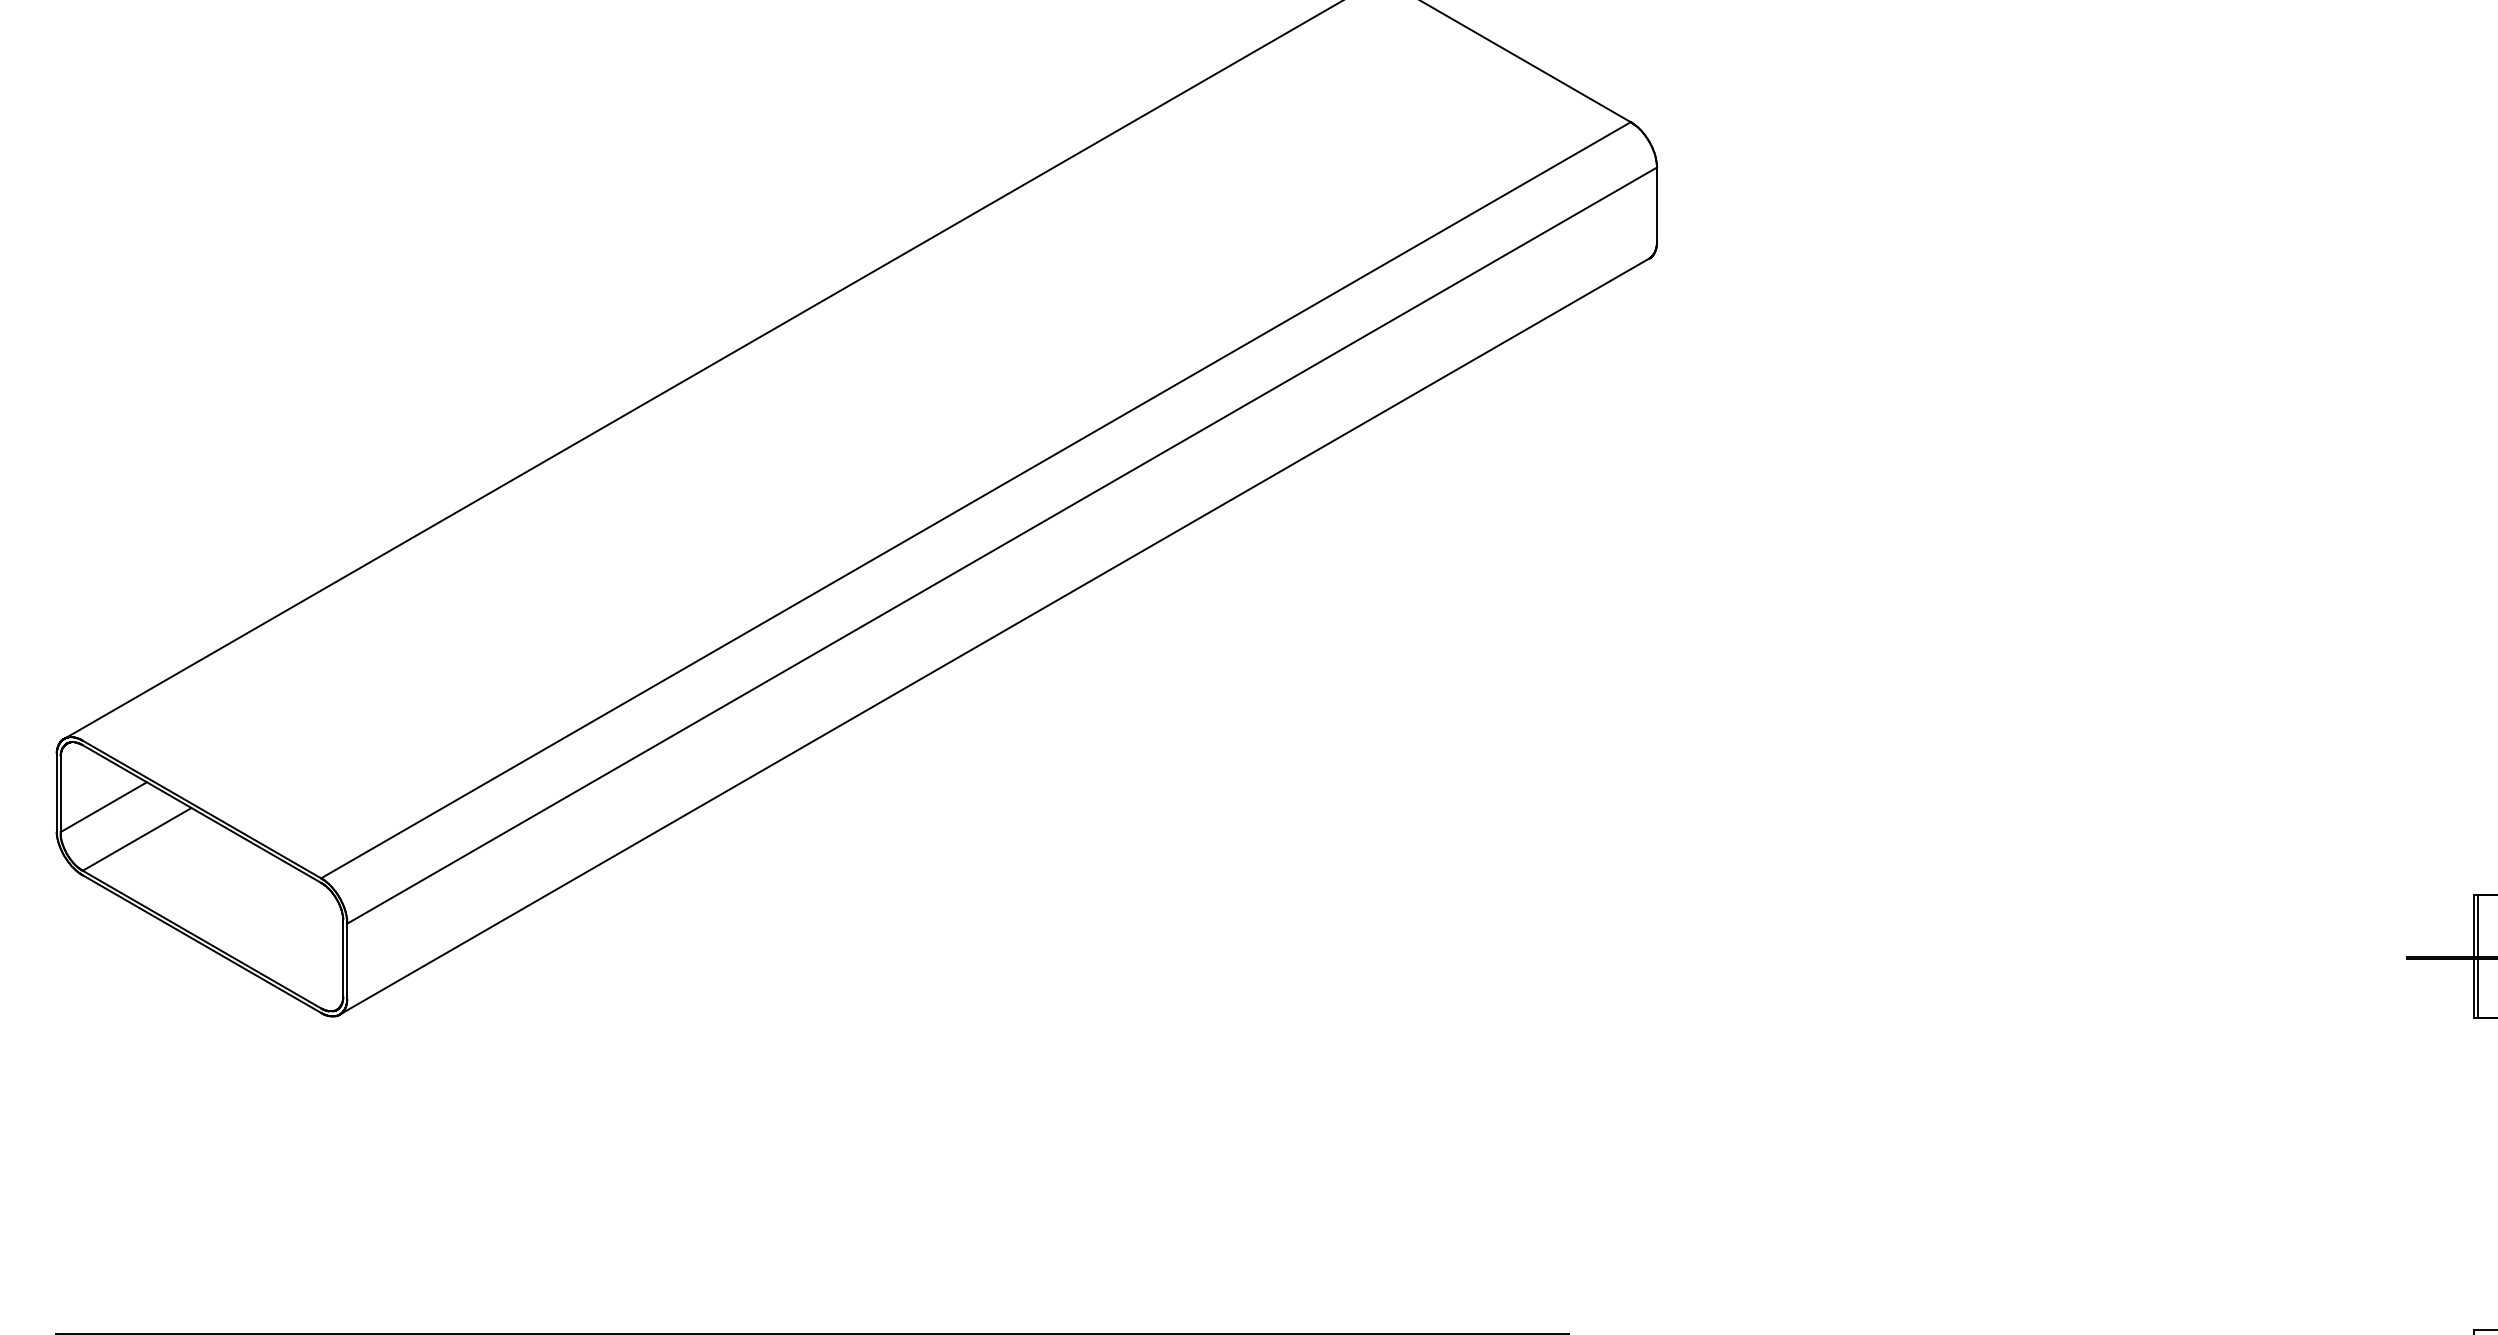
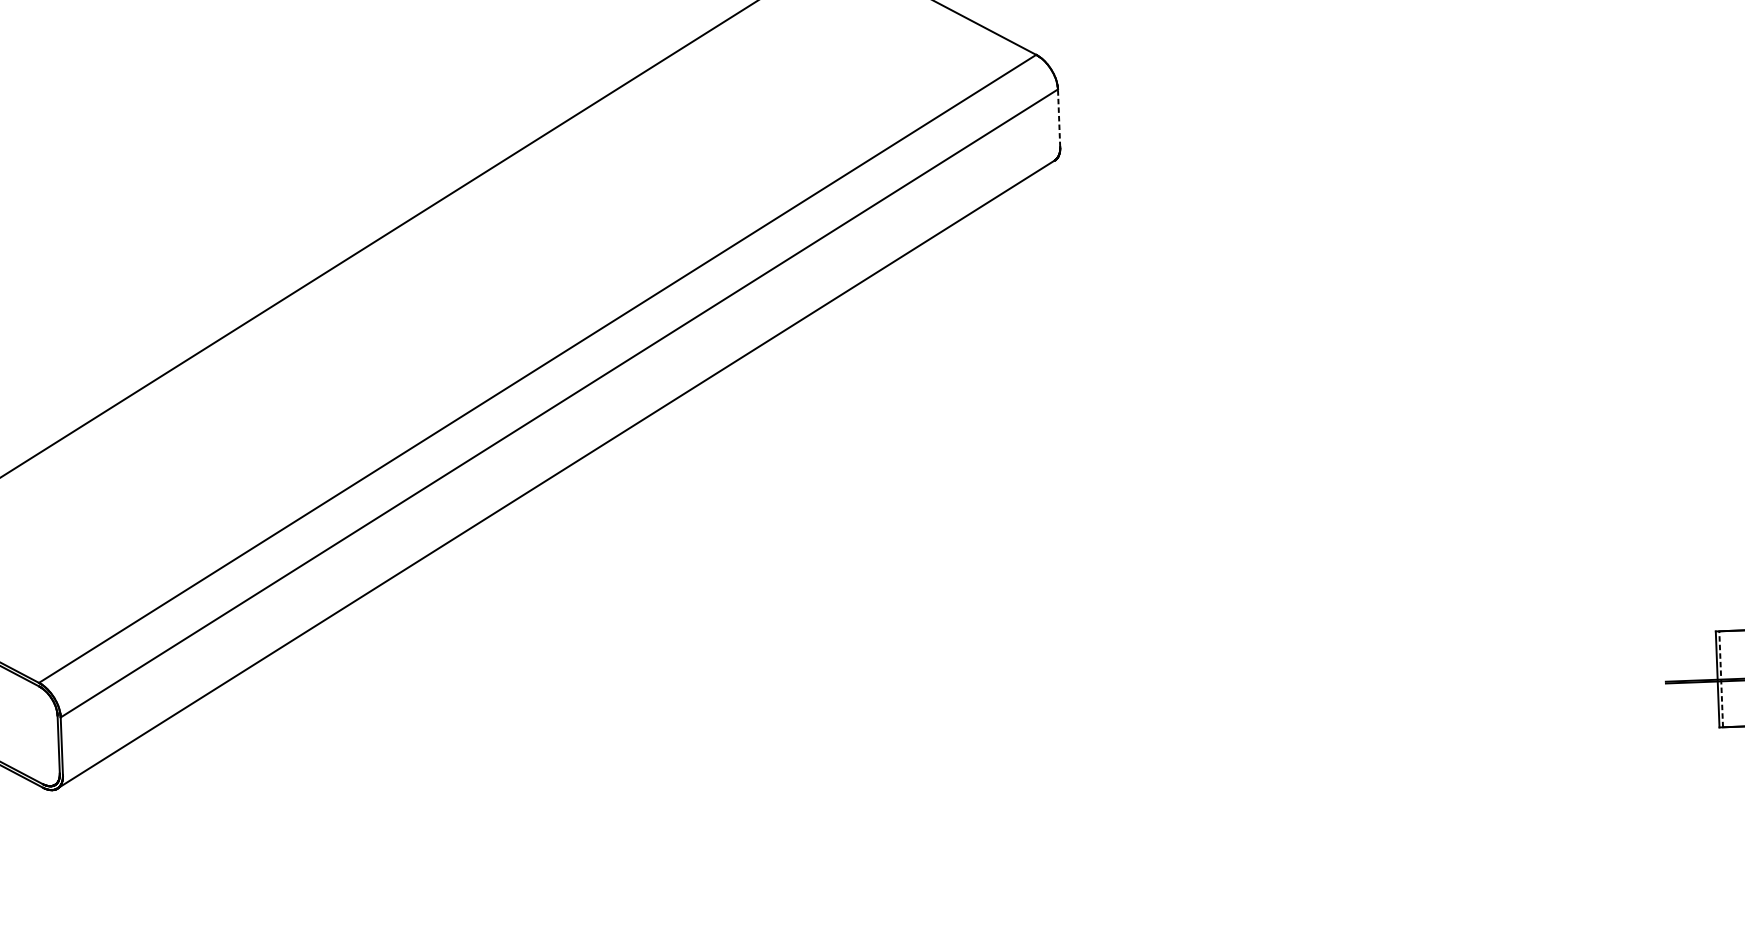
line: (1656, 204) -> (1058, 118), solid -> dashed
line: (2478, 956) -> (1721, 679), solid -> dashed

